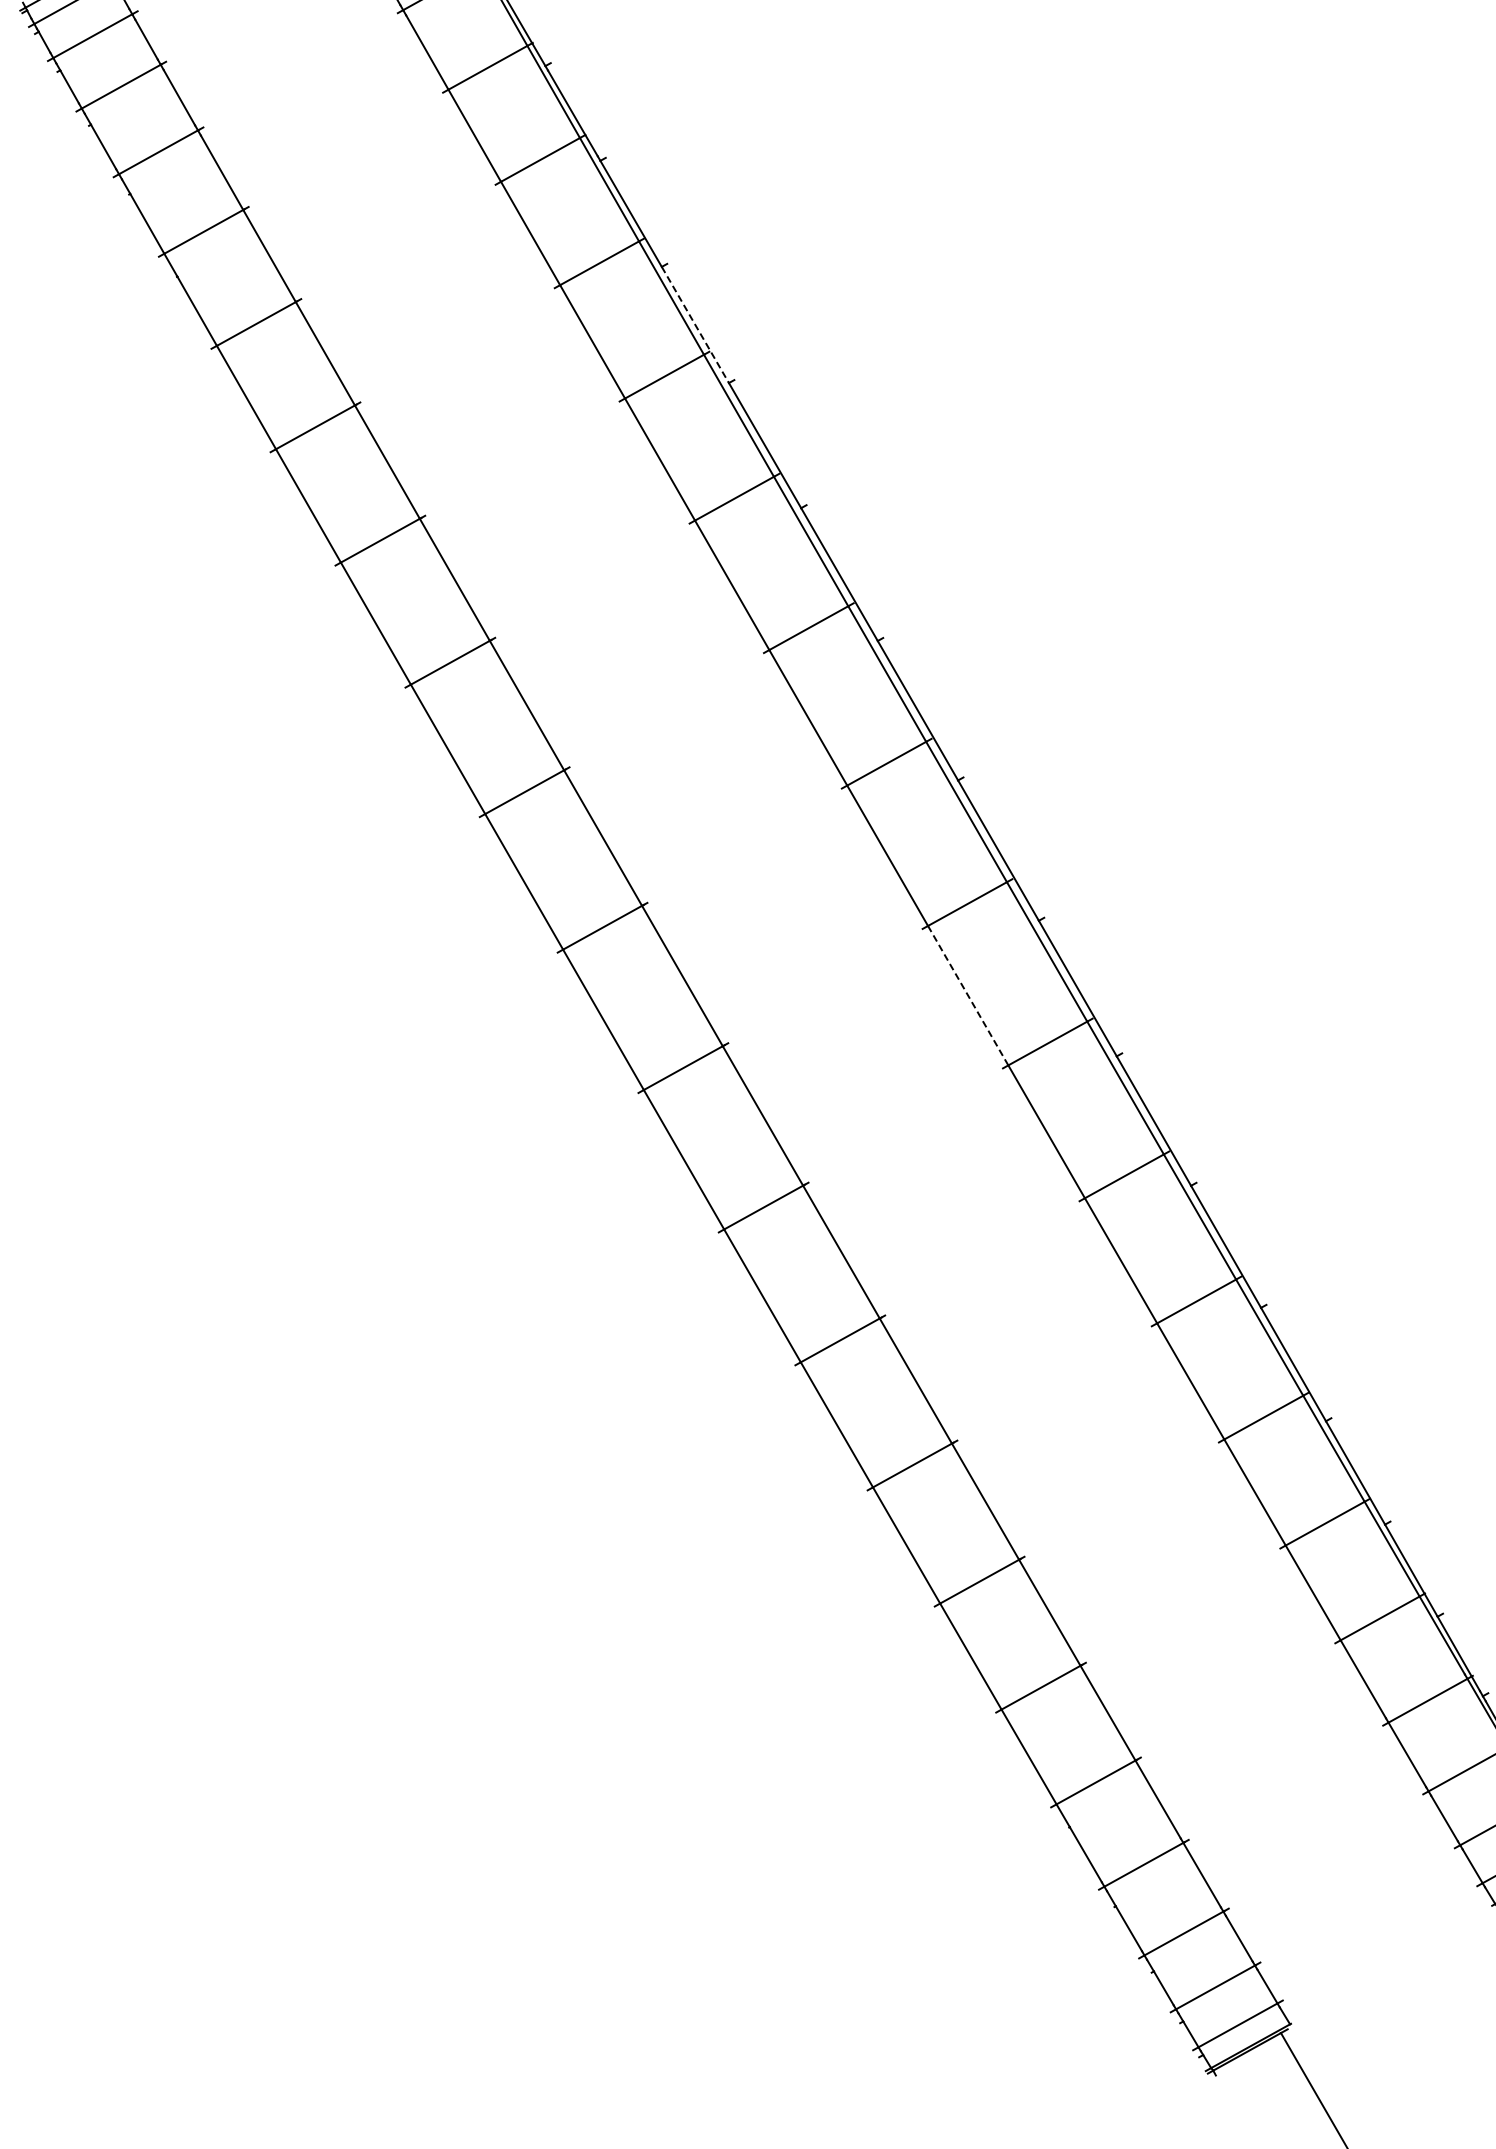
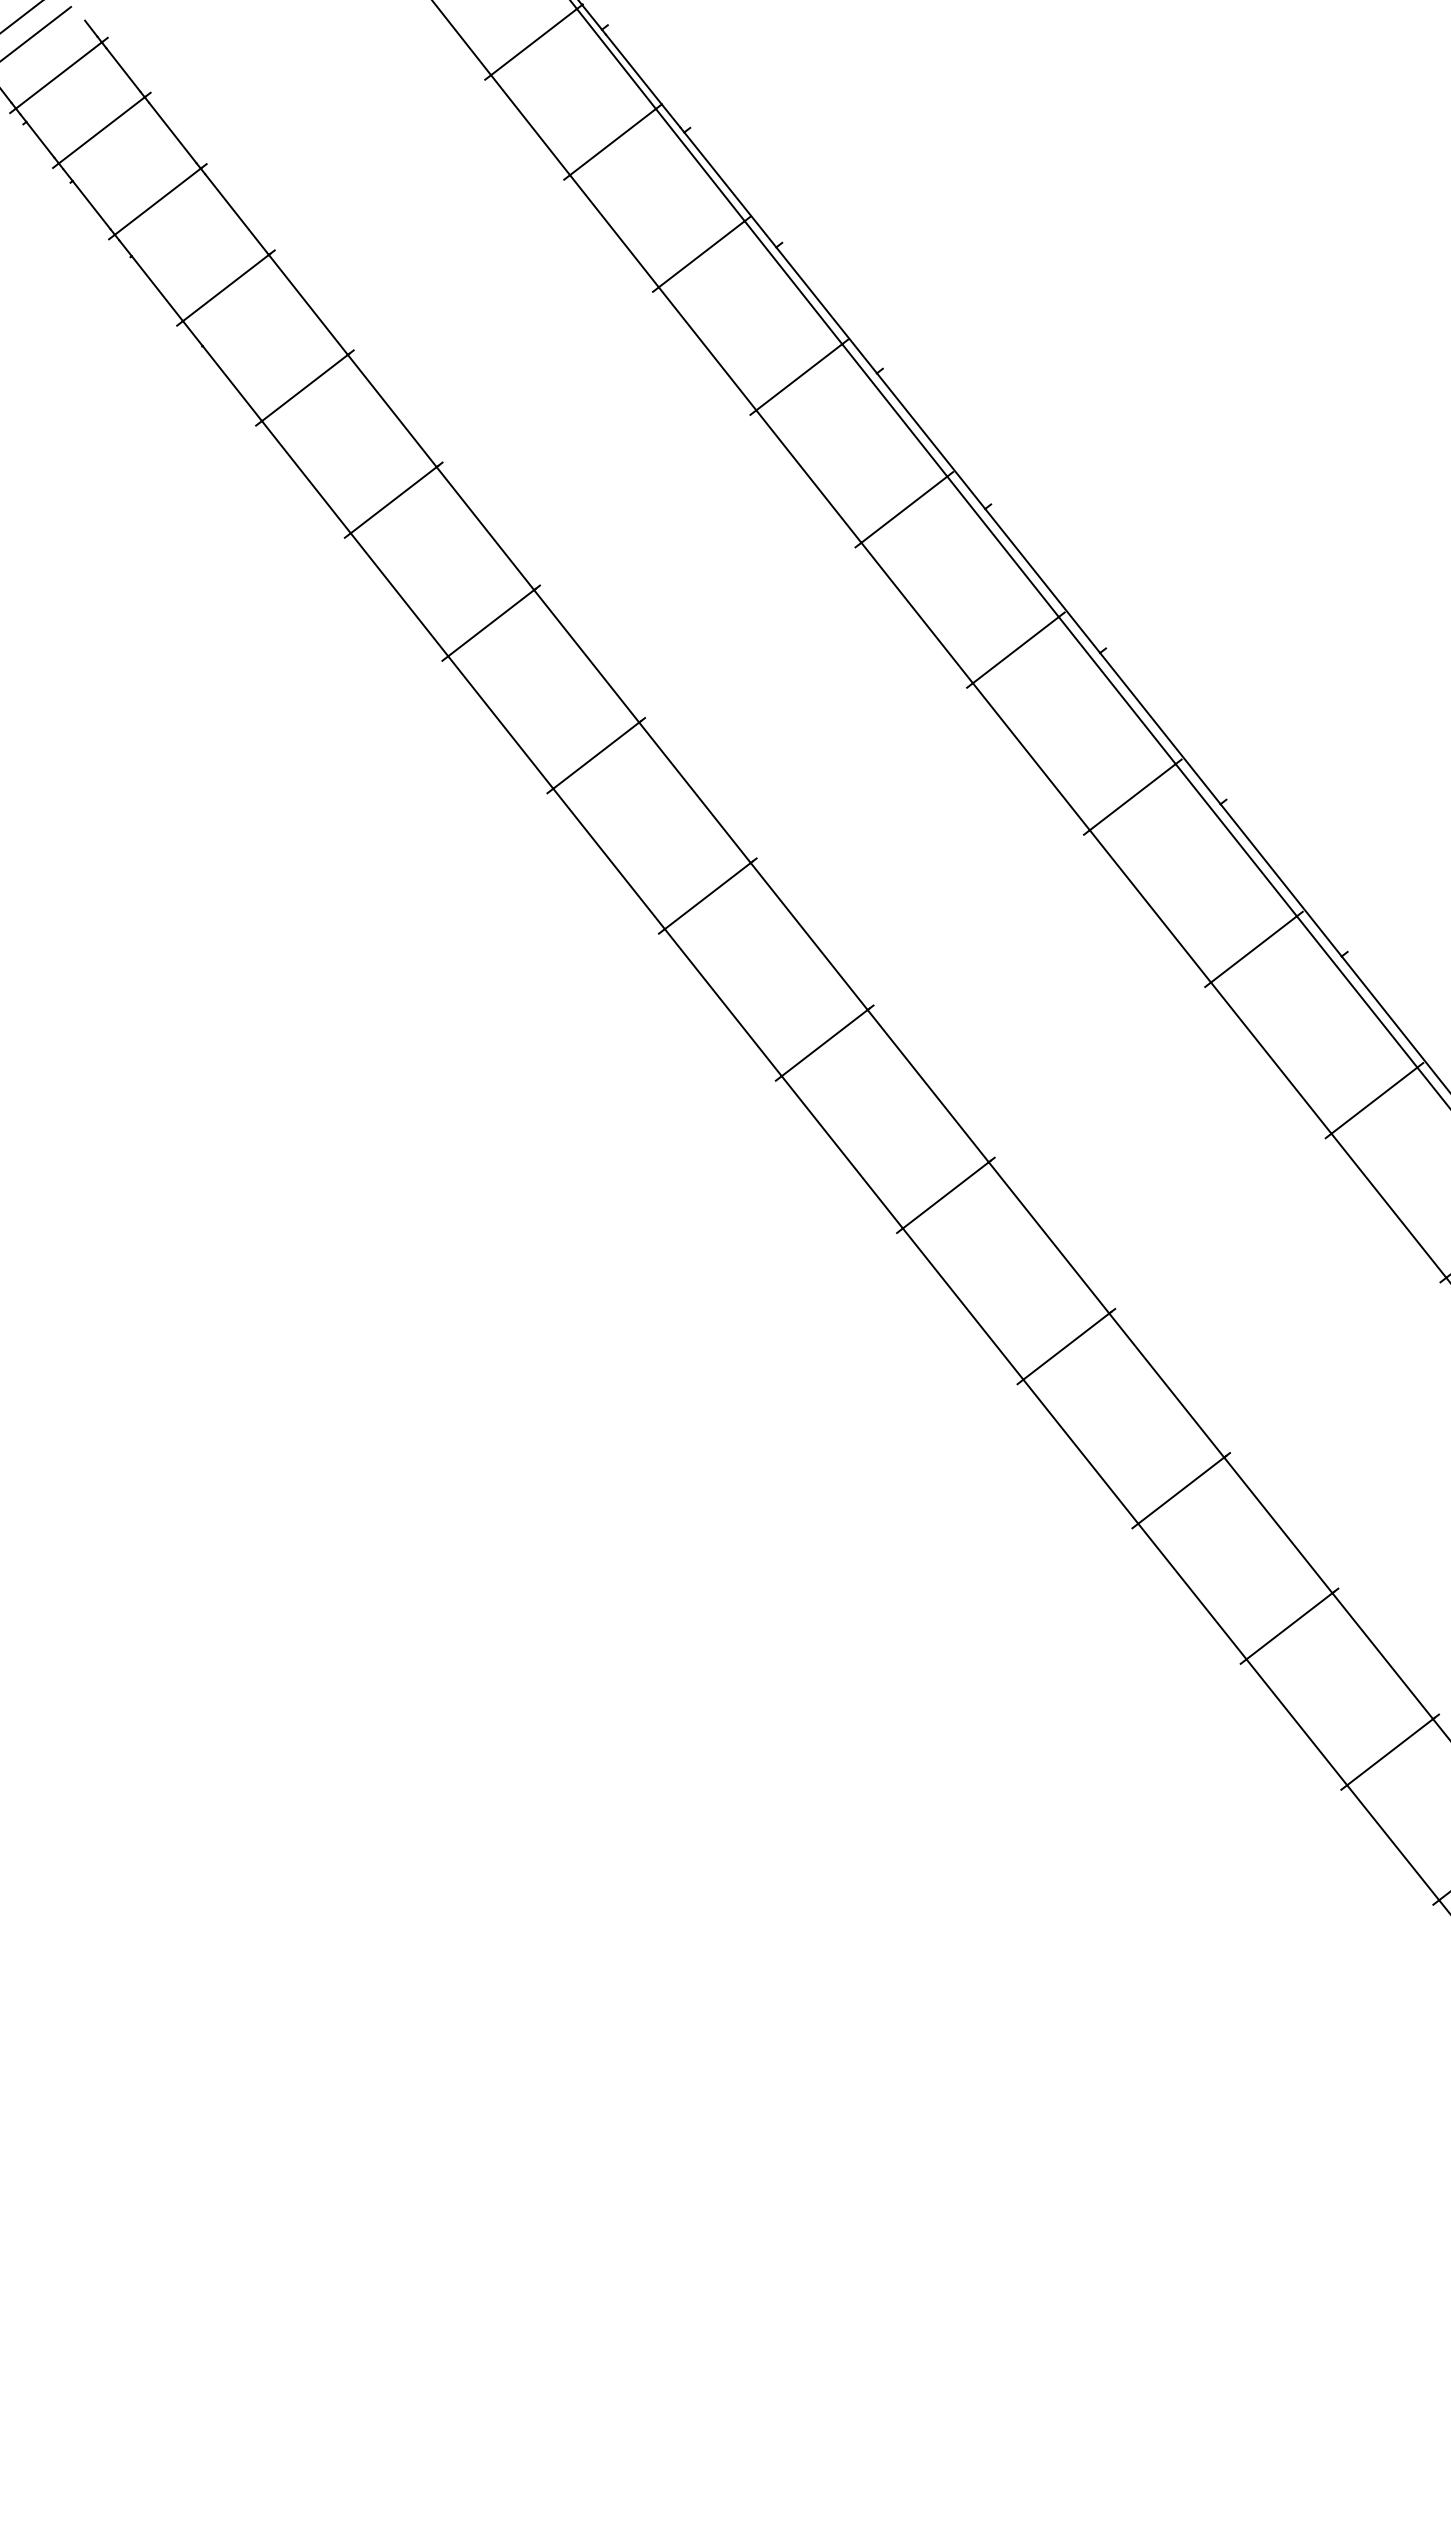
line: (695, 325) -> (826, 310), dashed -> solid
line: (967, 995) -> (1270, 1058), dashed -> solid

